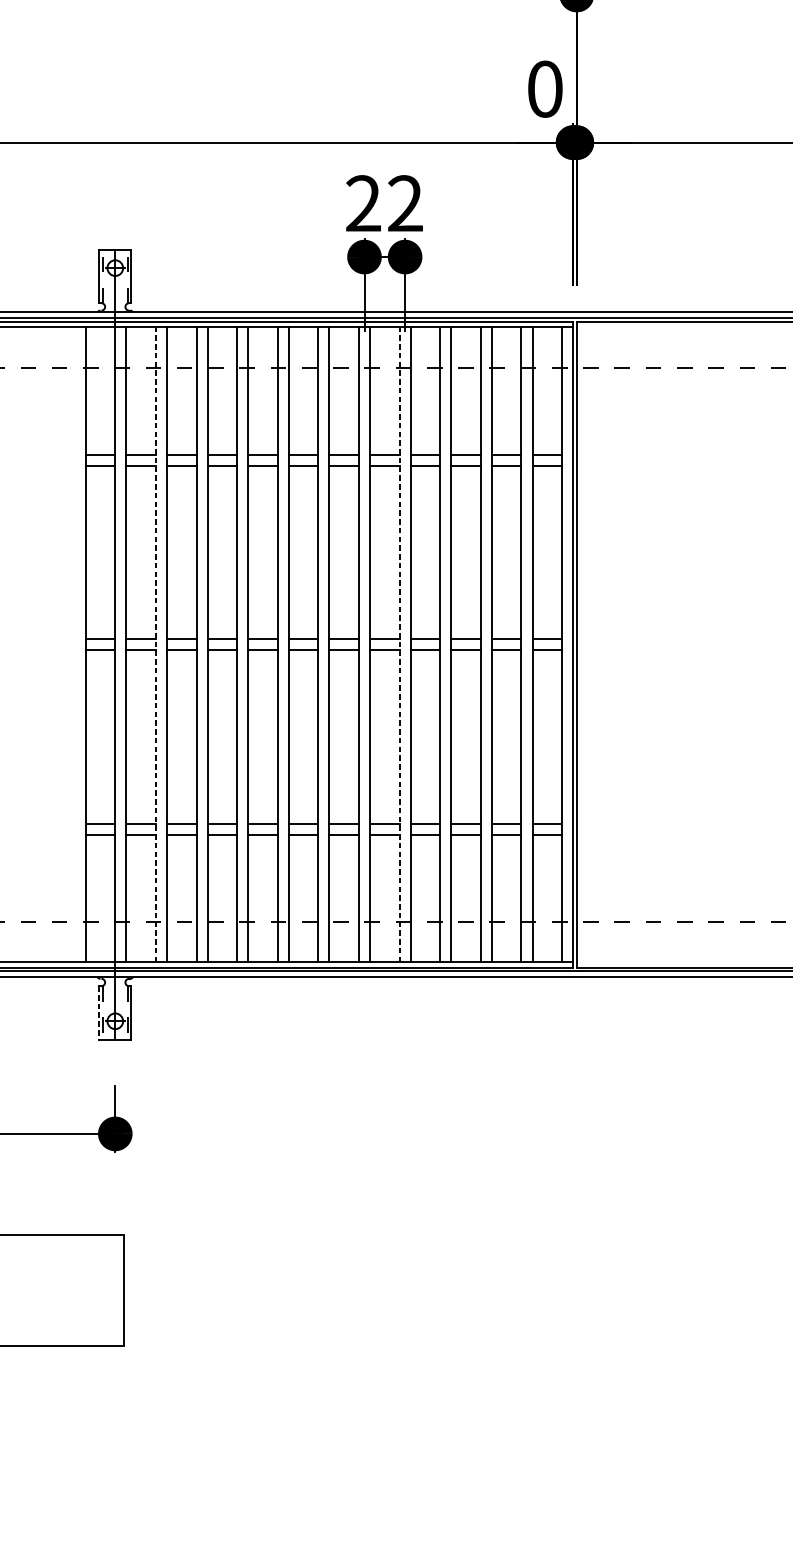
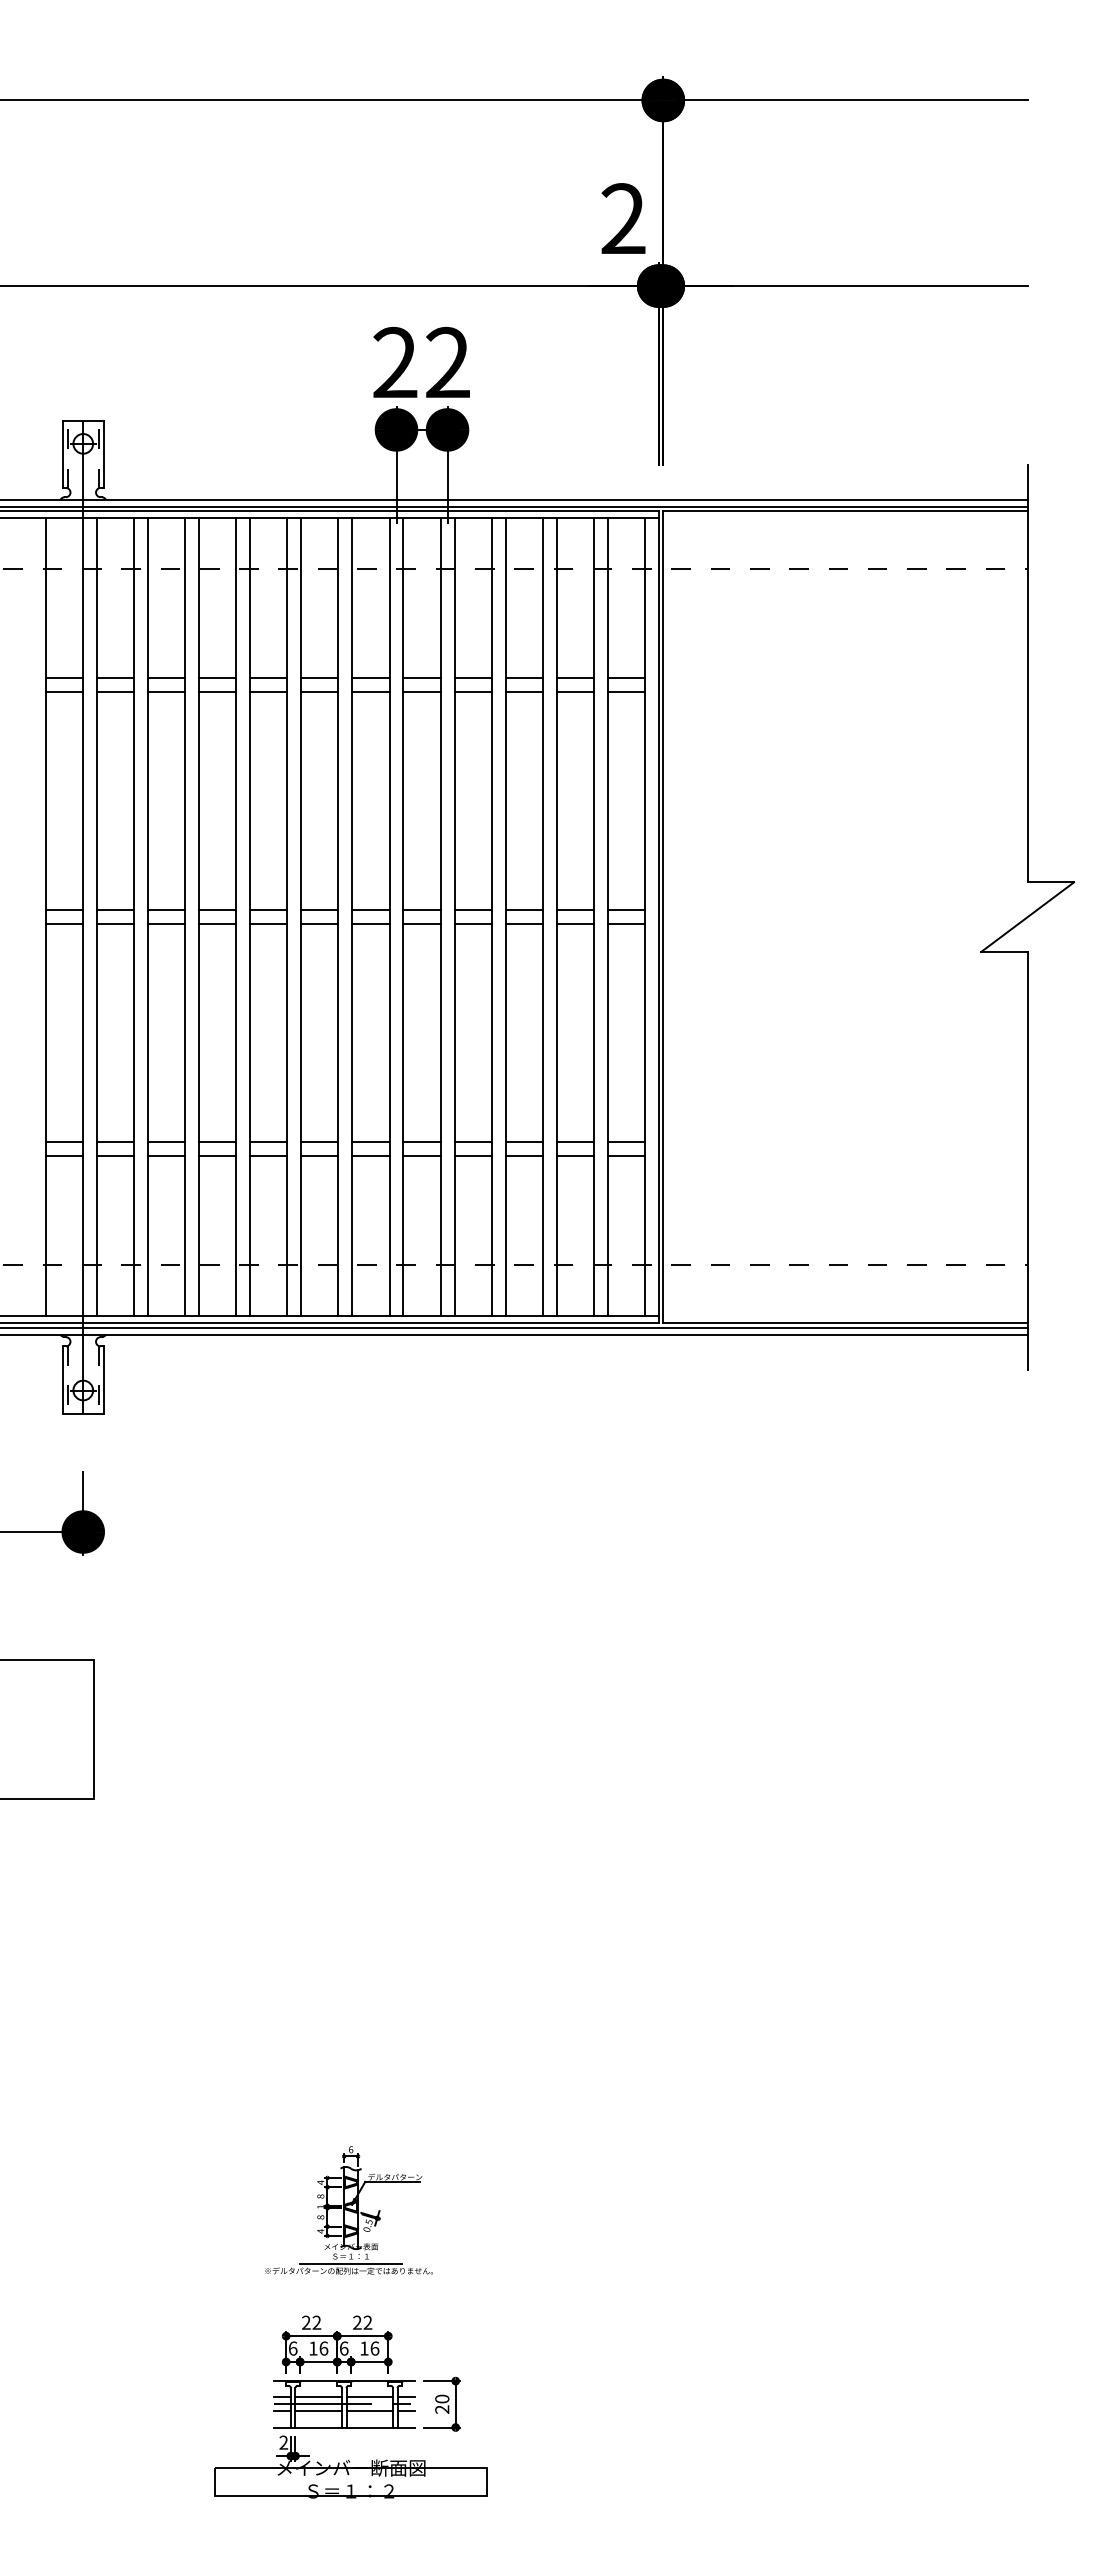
text: (545, 88) -> (623, 218), 0 -> 2
line: (156, 644) -> (134, 916), dashed -> solid
line: (399, 644) -> (440, 916), dashed -> solid
line: (98, 1013) -> (62, 1380), dashed -> solid

